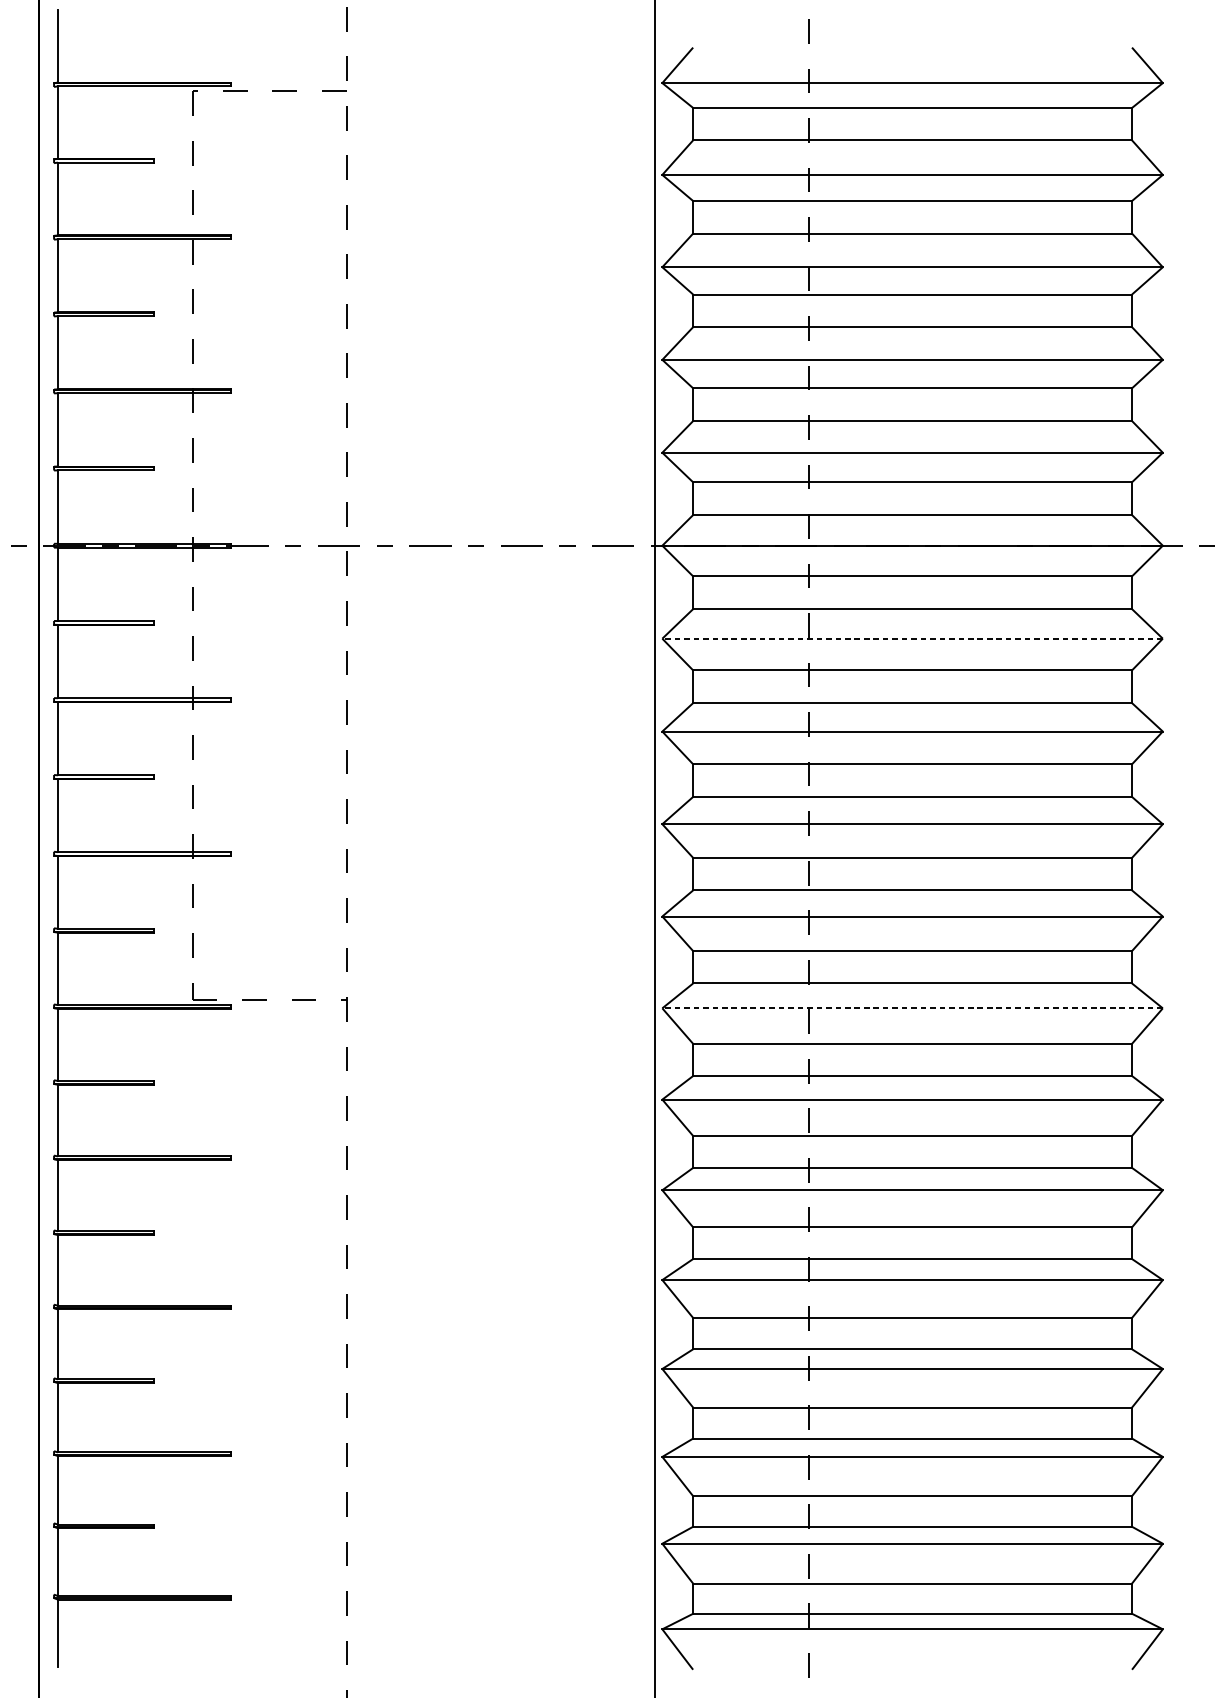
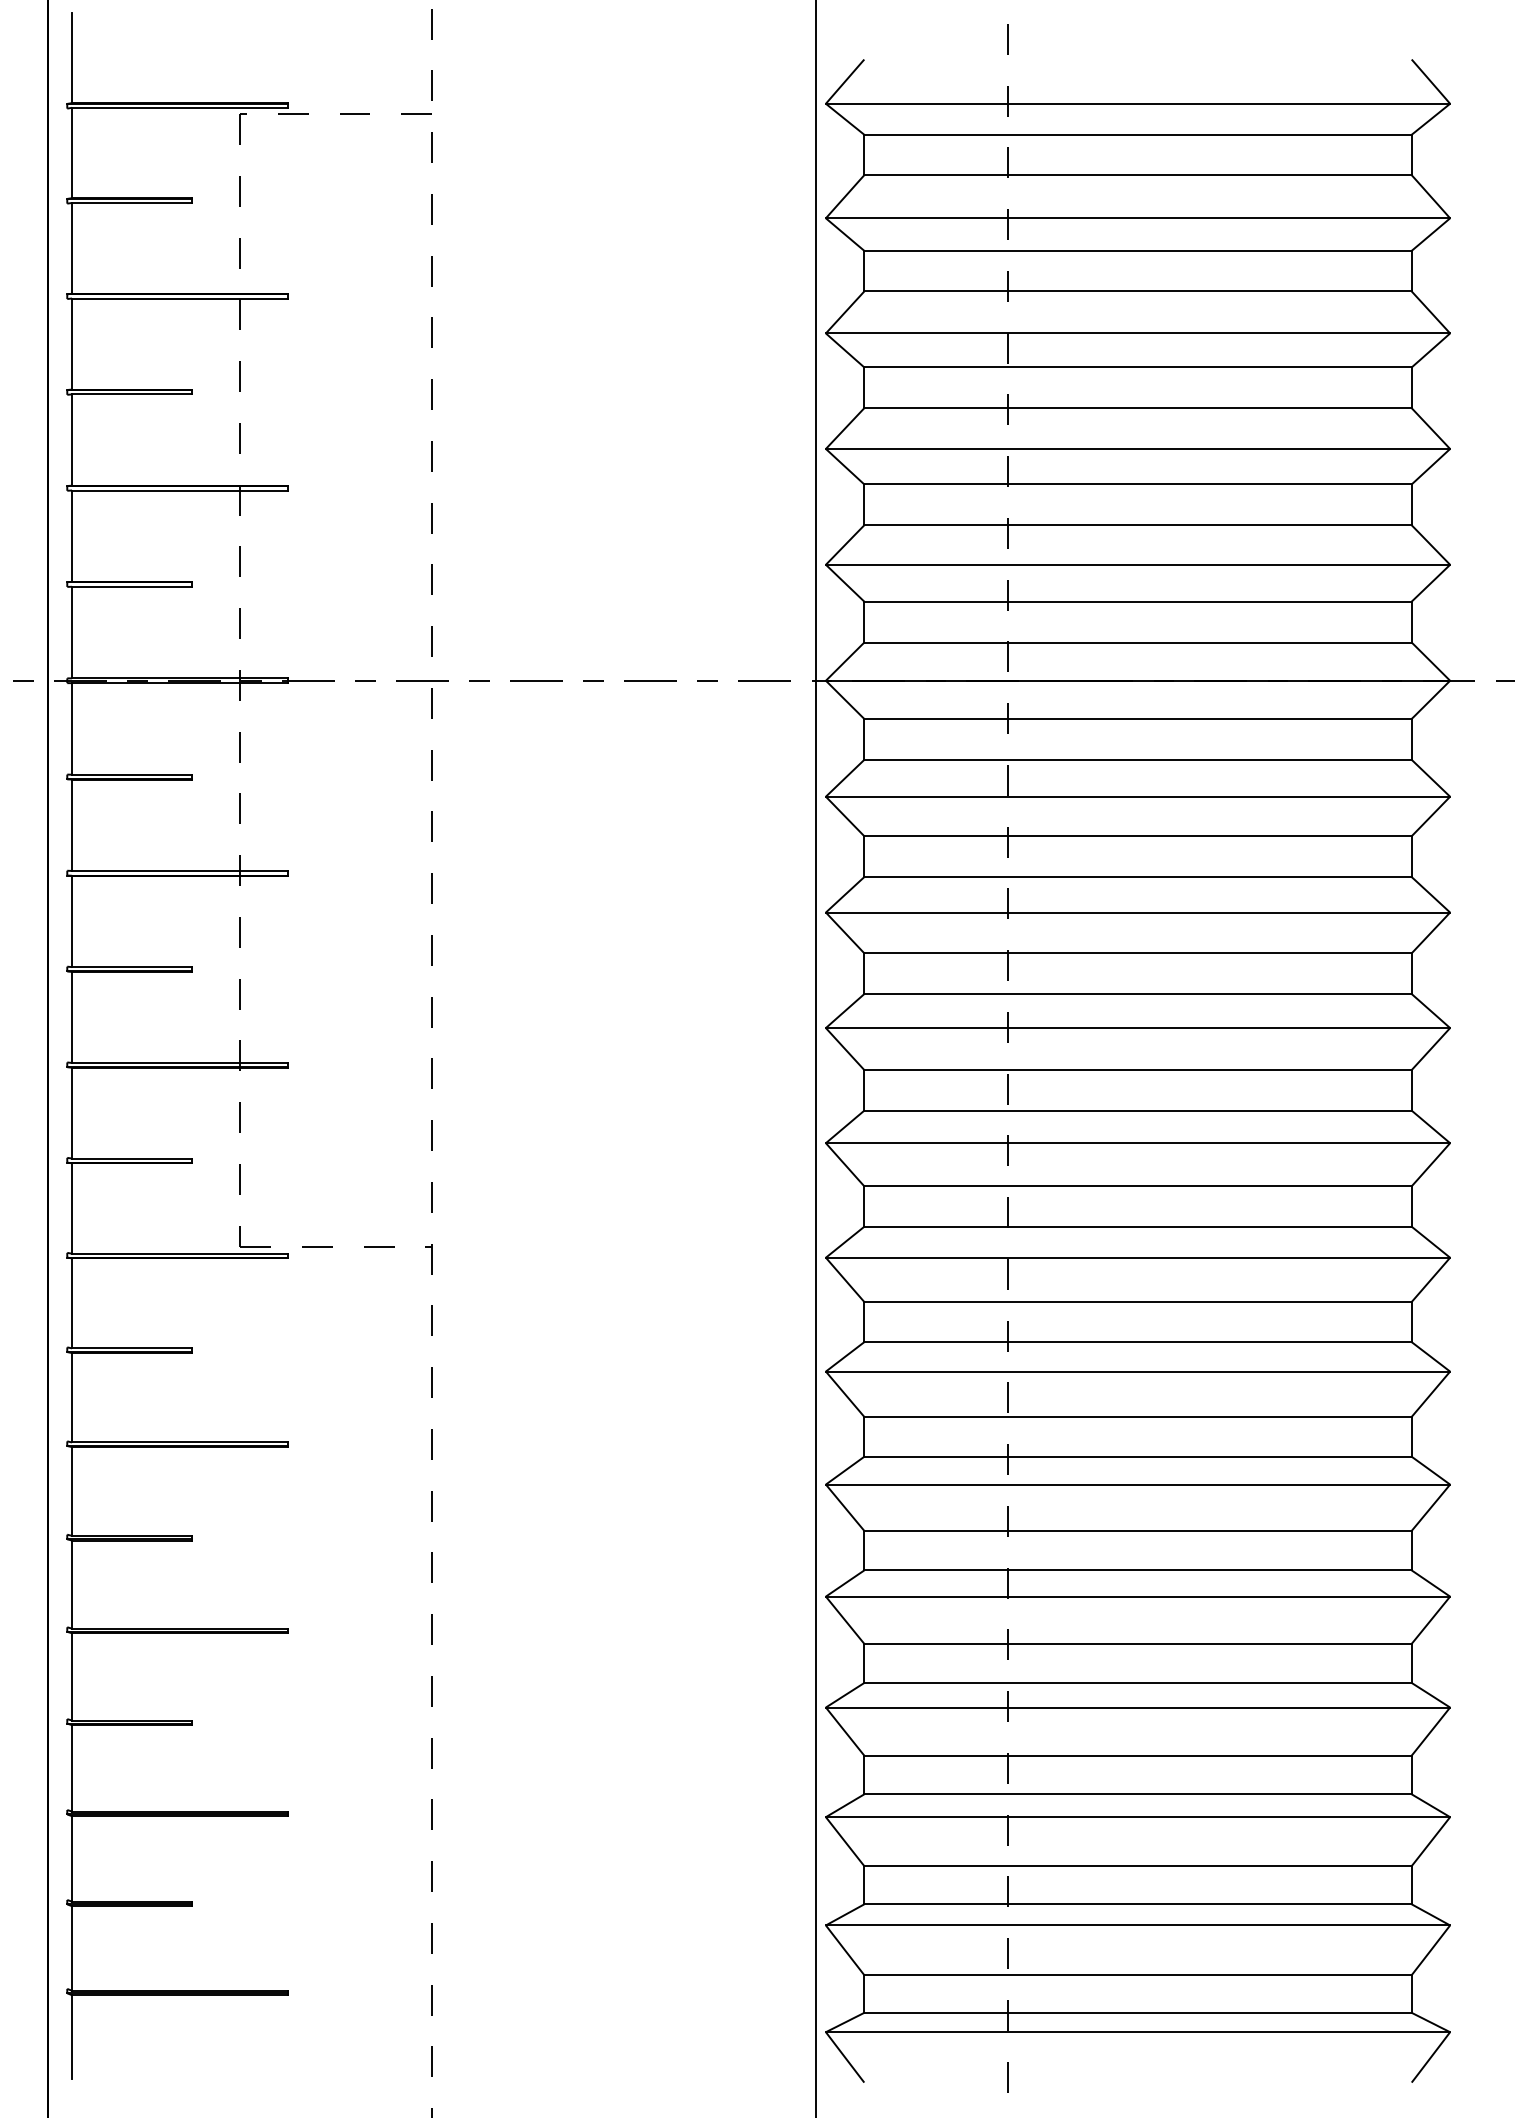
line: (912, 638) -> (1137, 796), dashed -> solid
line: (912, 1008) -> (1137, 1257), dashed -> solid

